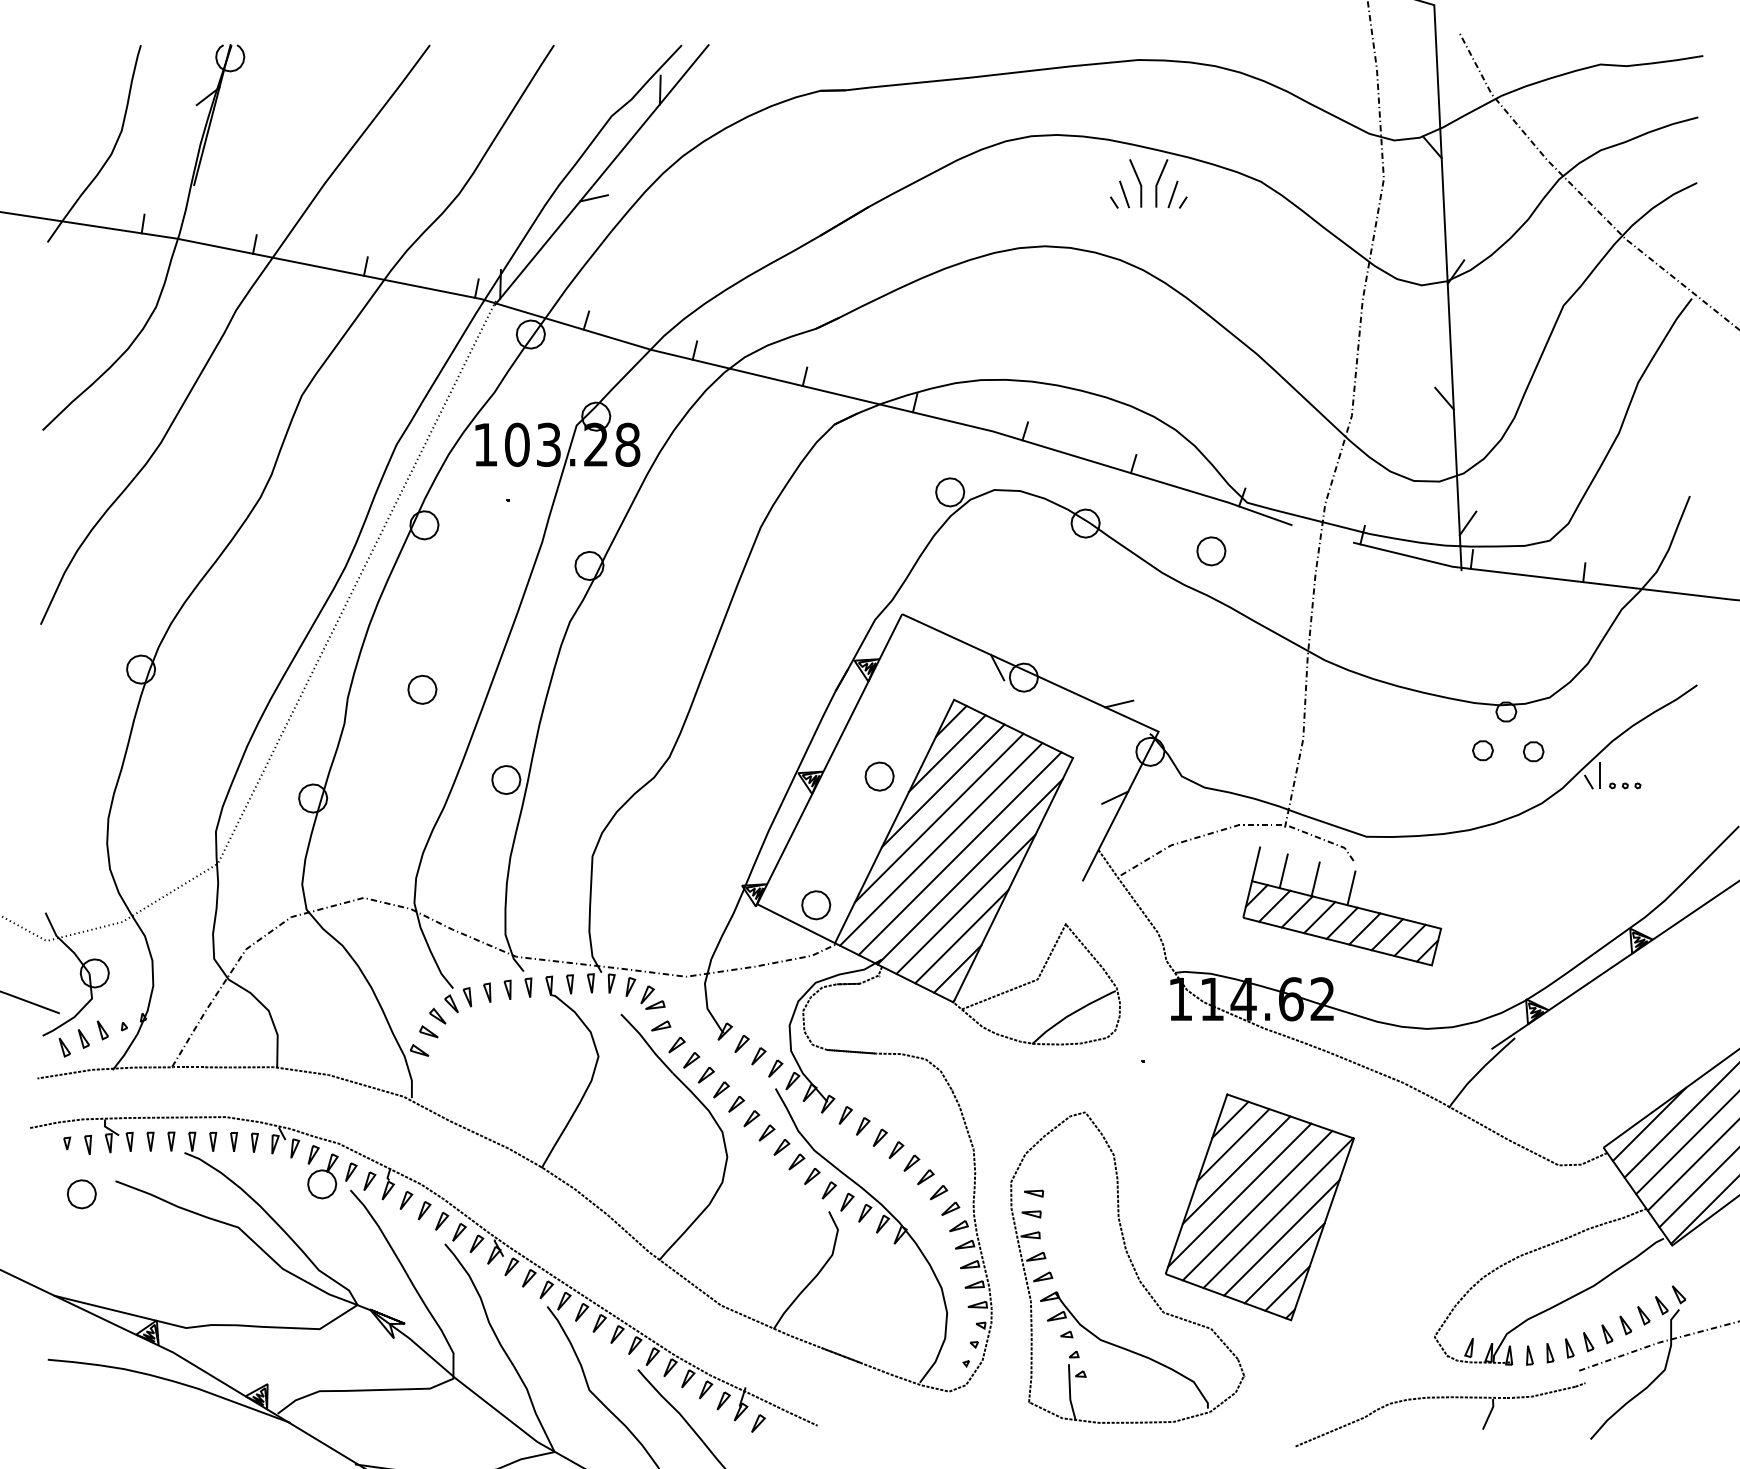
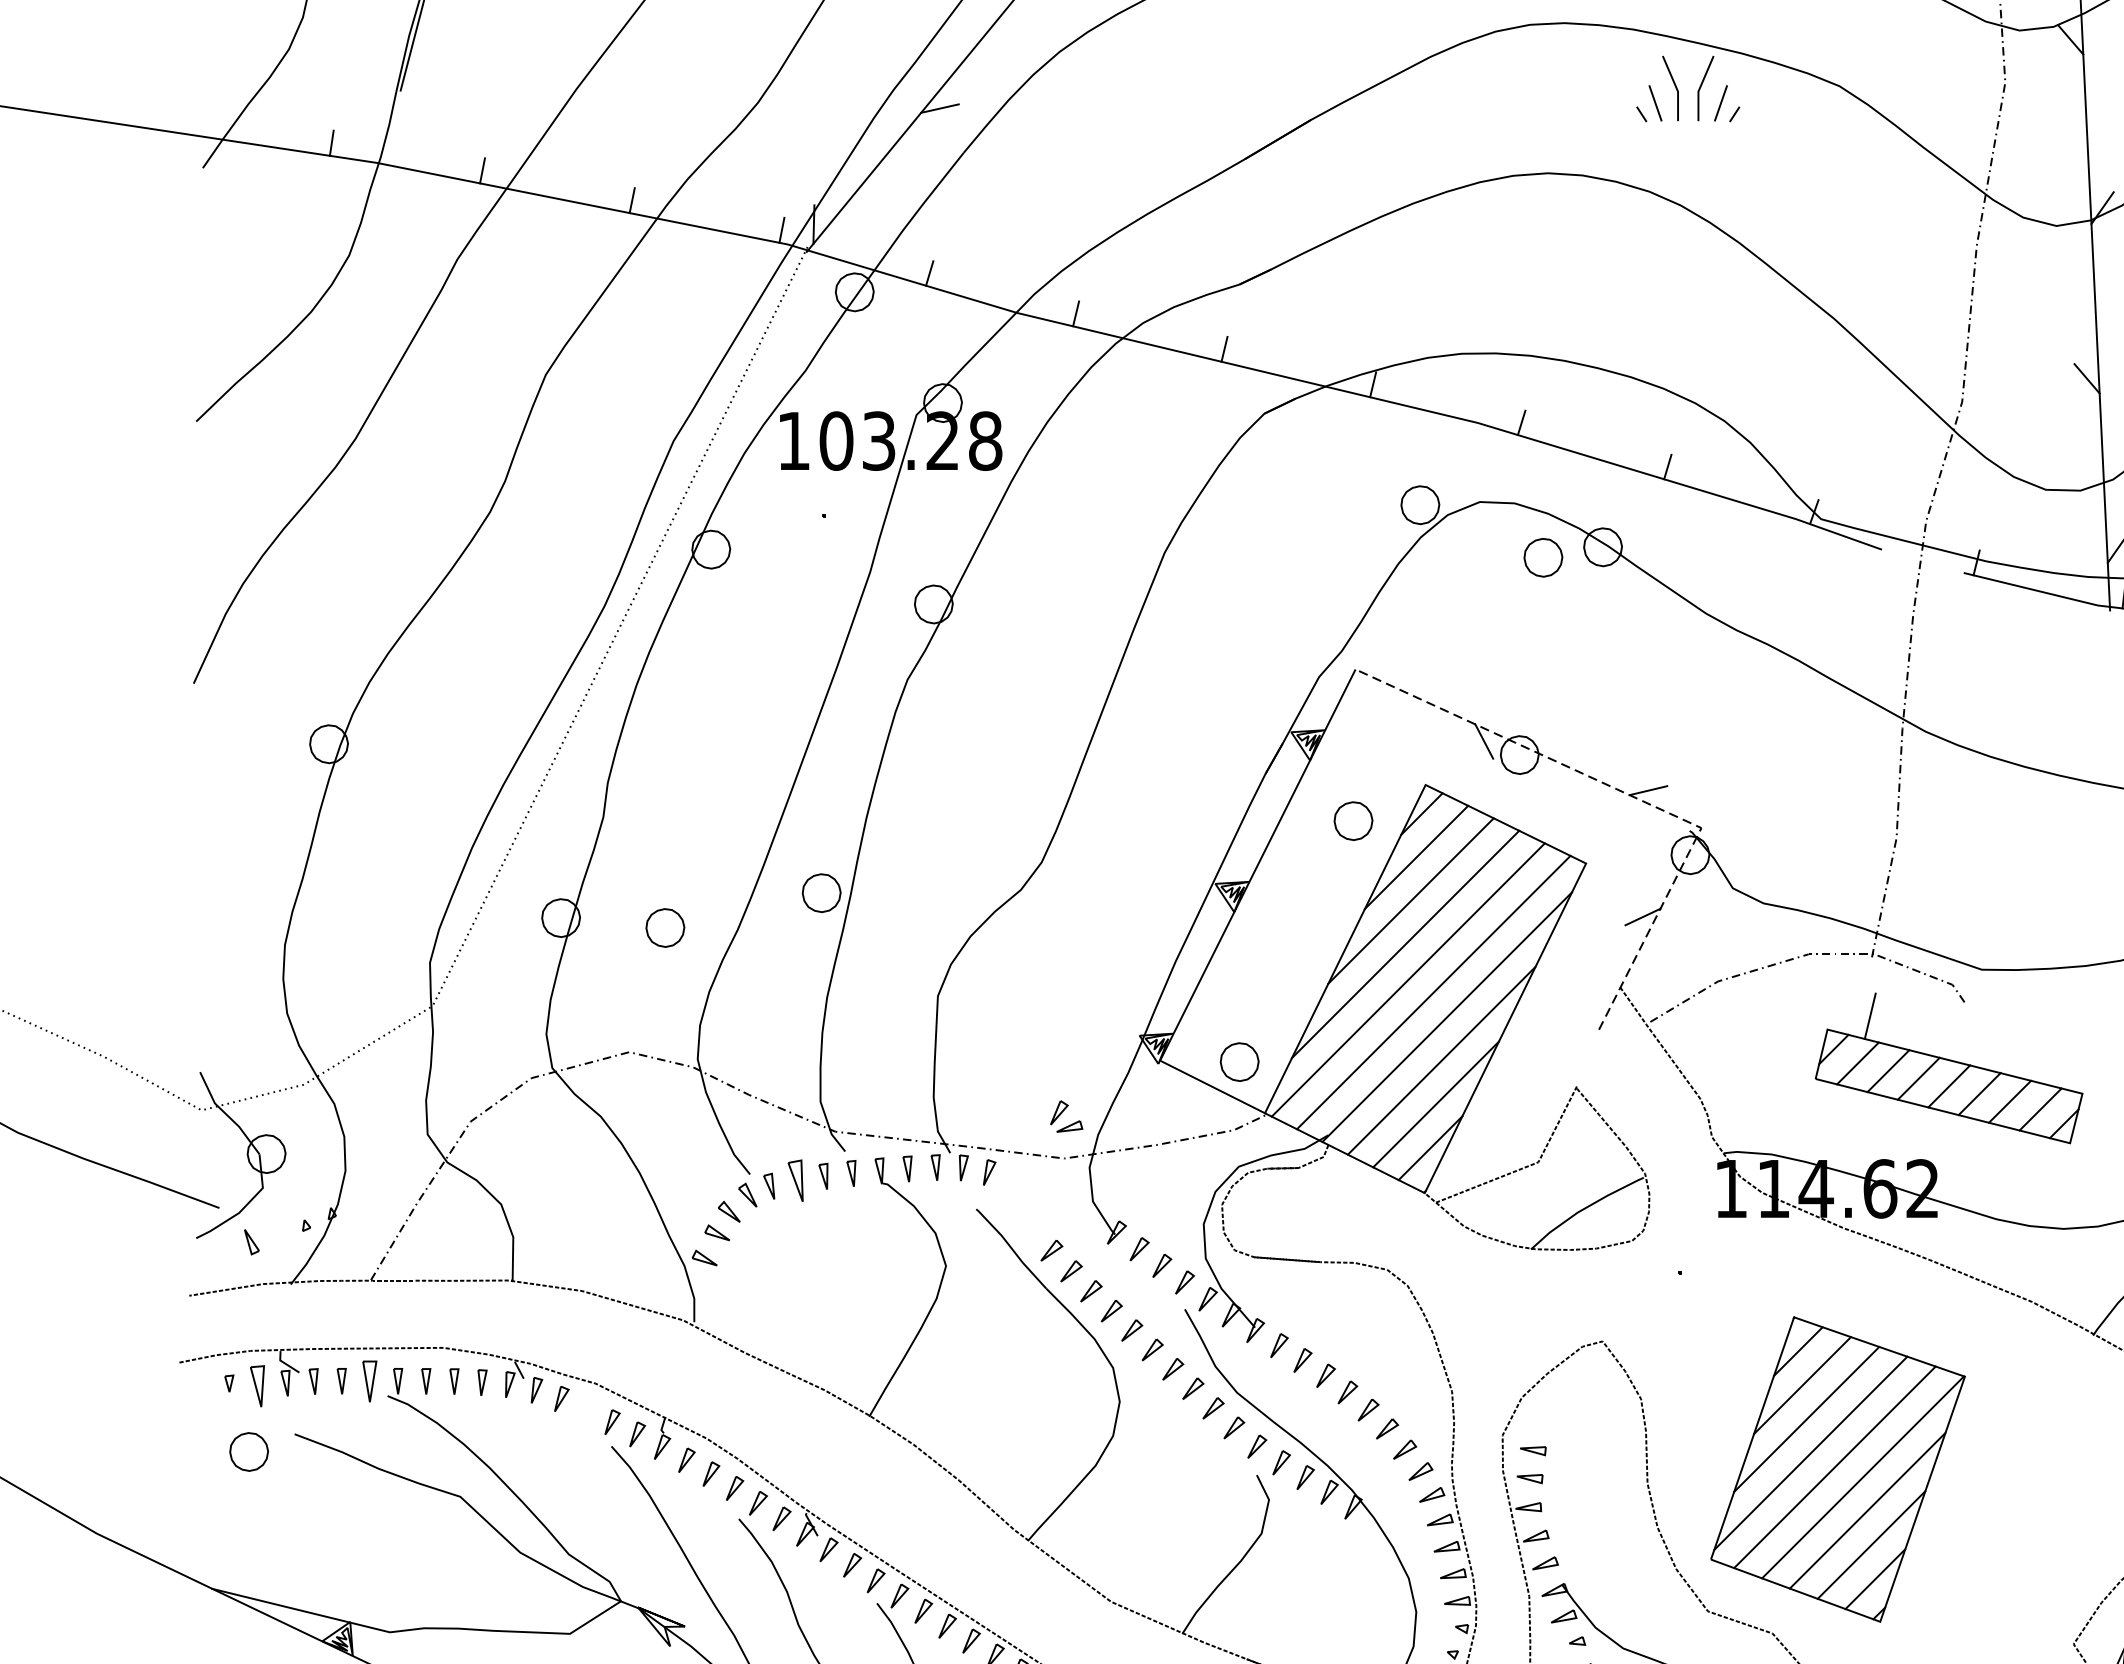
part: (1211, 551) -> (1543, 557), moved
part: (422, 689) -> (665, 927), moved
line: (1106, 708) -> (1631, 796), solid -> dashed
part: (879, 776) -> (1353, 820), moved
line: (1256, 864) -> (1833, 1007), removed
line: (1315, 879) -> (1913, 1027), removed
line: (1351, 888) -> (1961, 1039), removed
part: (487, 992) -> (796, 1179), size x1.6
part: (652, 997) -> (1066, 1116), moved
part: (661, 1025) -> (1030, 1224), removed
part: (102, 1030) -> (276, 1231), removed
part: (64, 1047) -> (225, 1253), removed
part: (171, 1141) -> (370, 1380), size x1.6
part: (87, 1144) -> (256, 1384), size x1.6
part: (322, 1176) -> (573, 1427), removed

